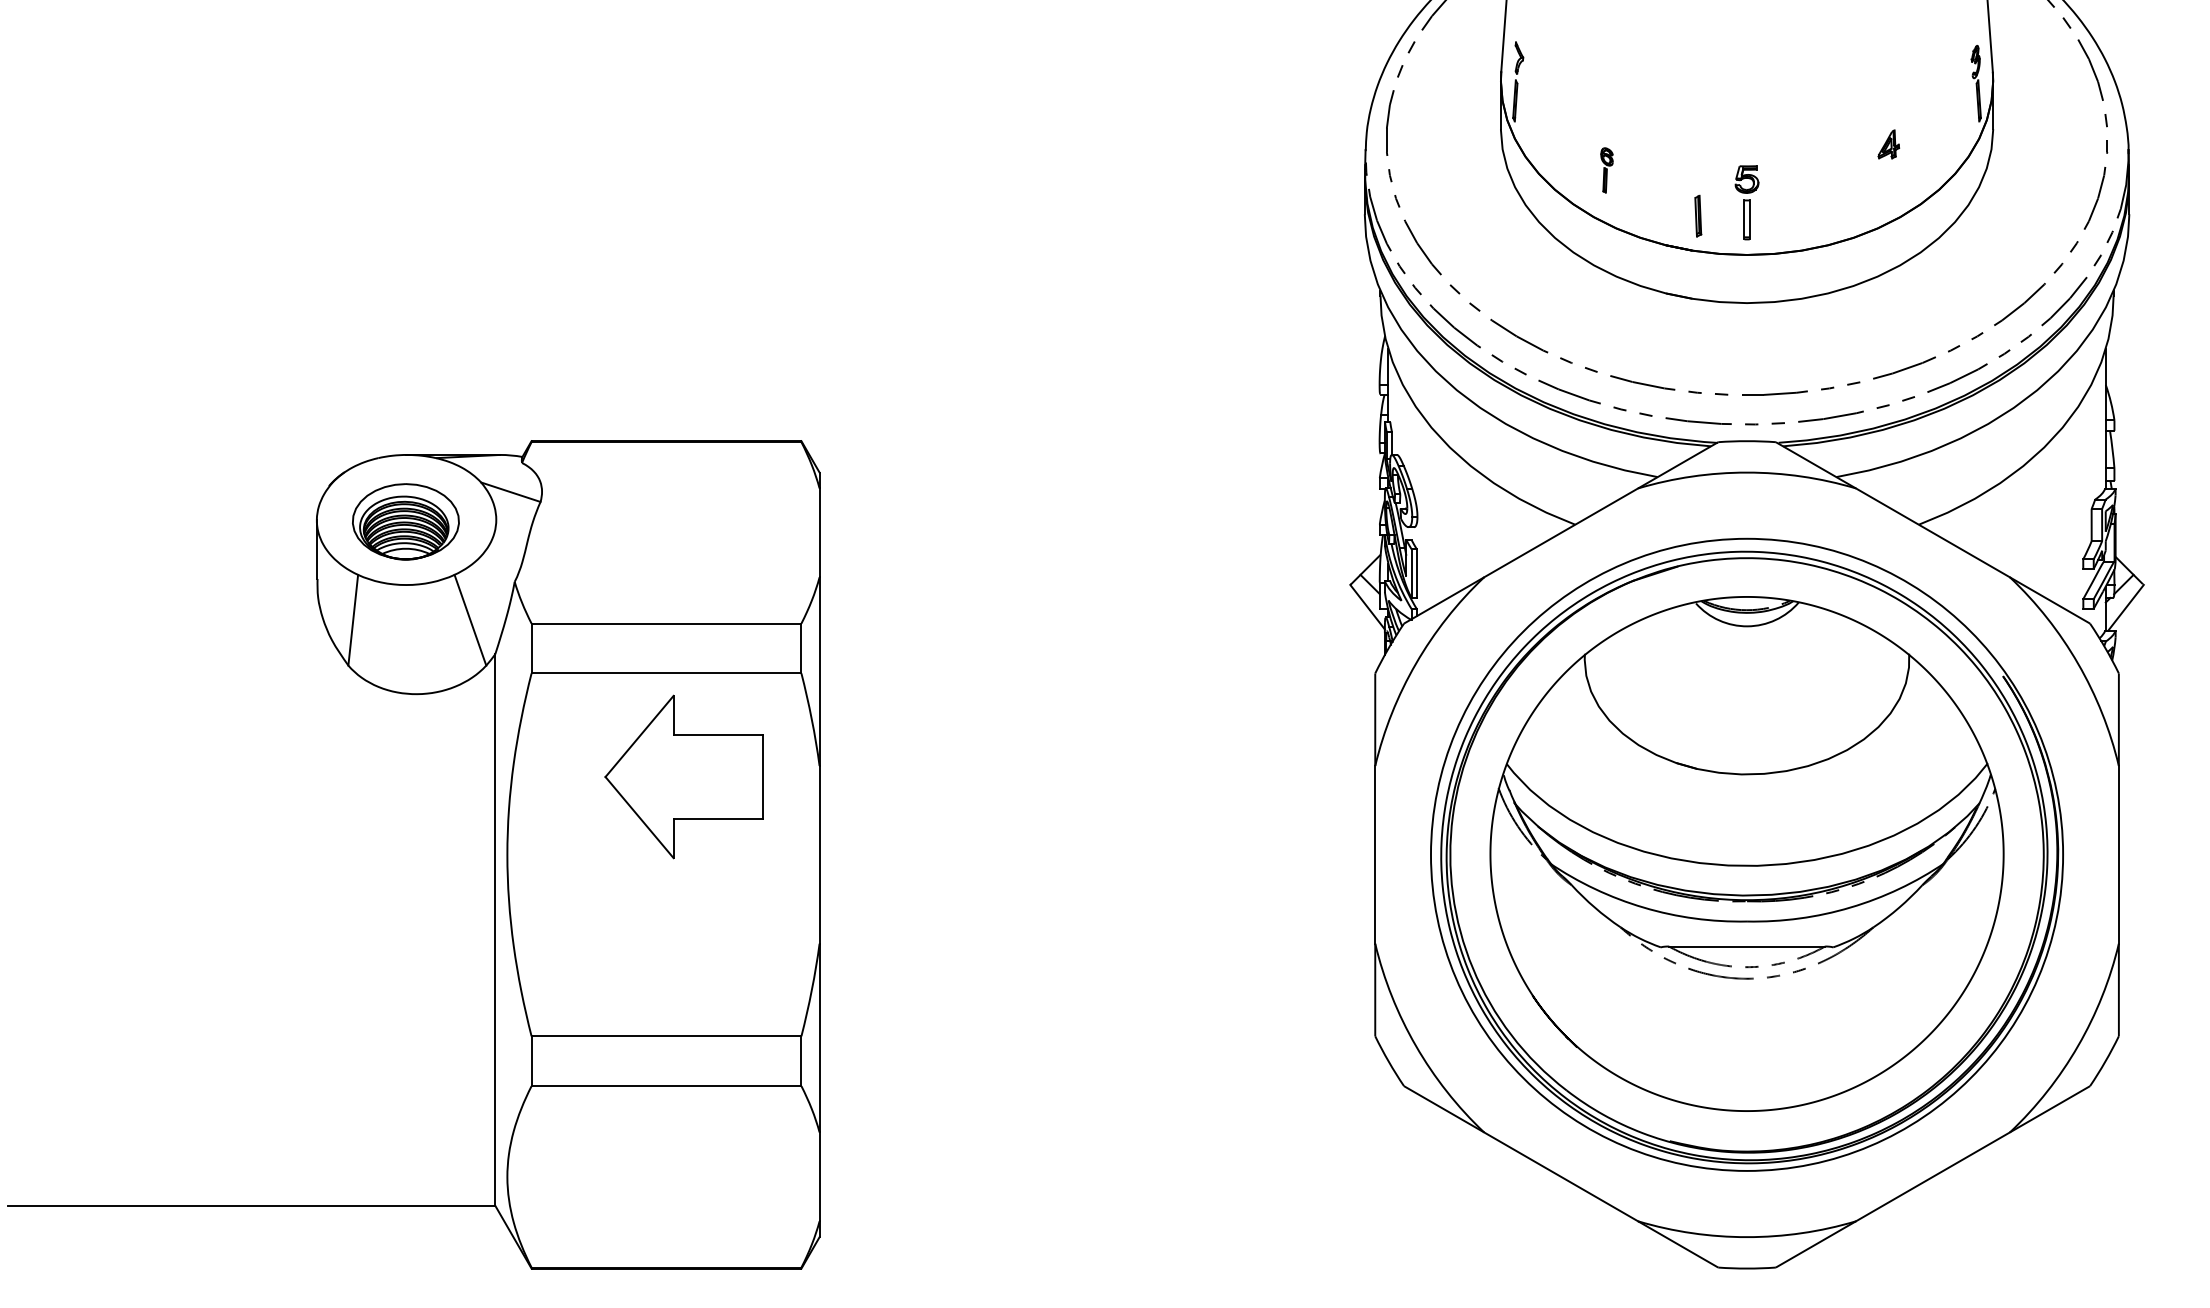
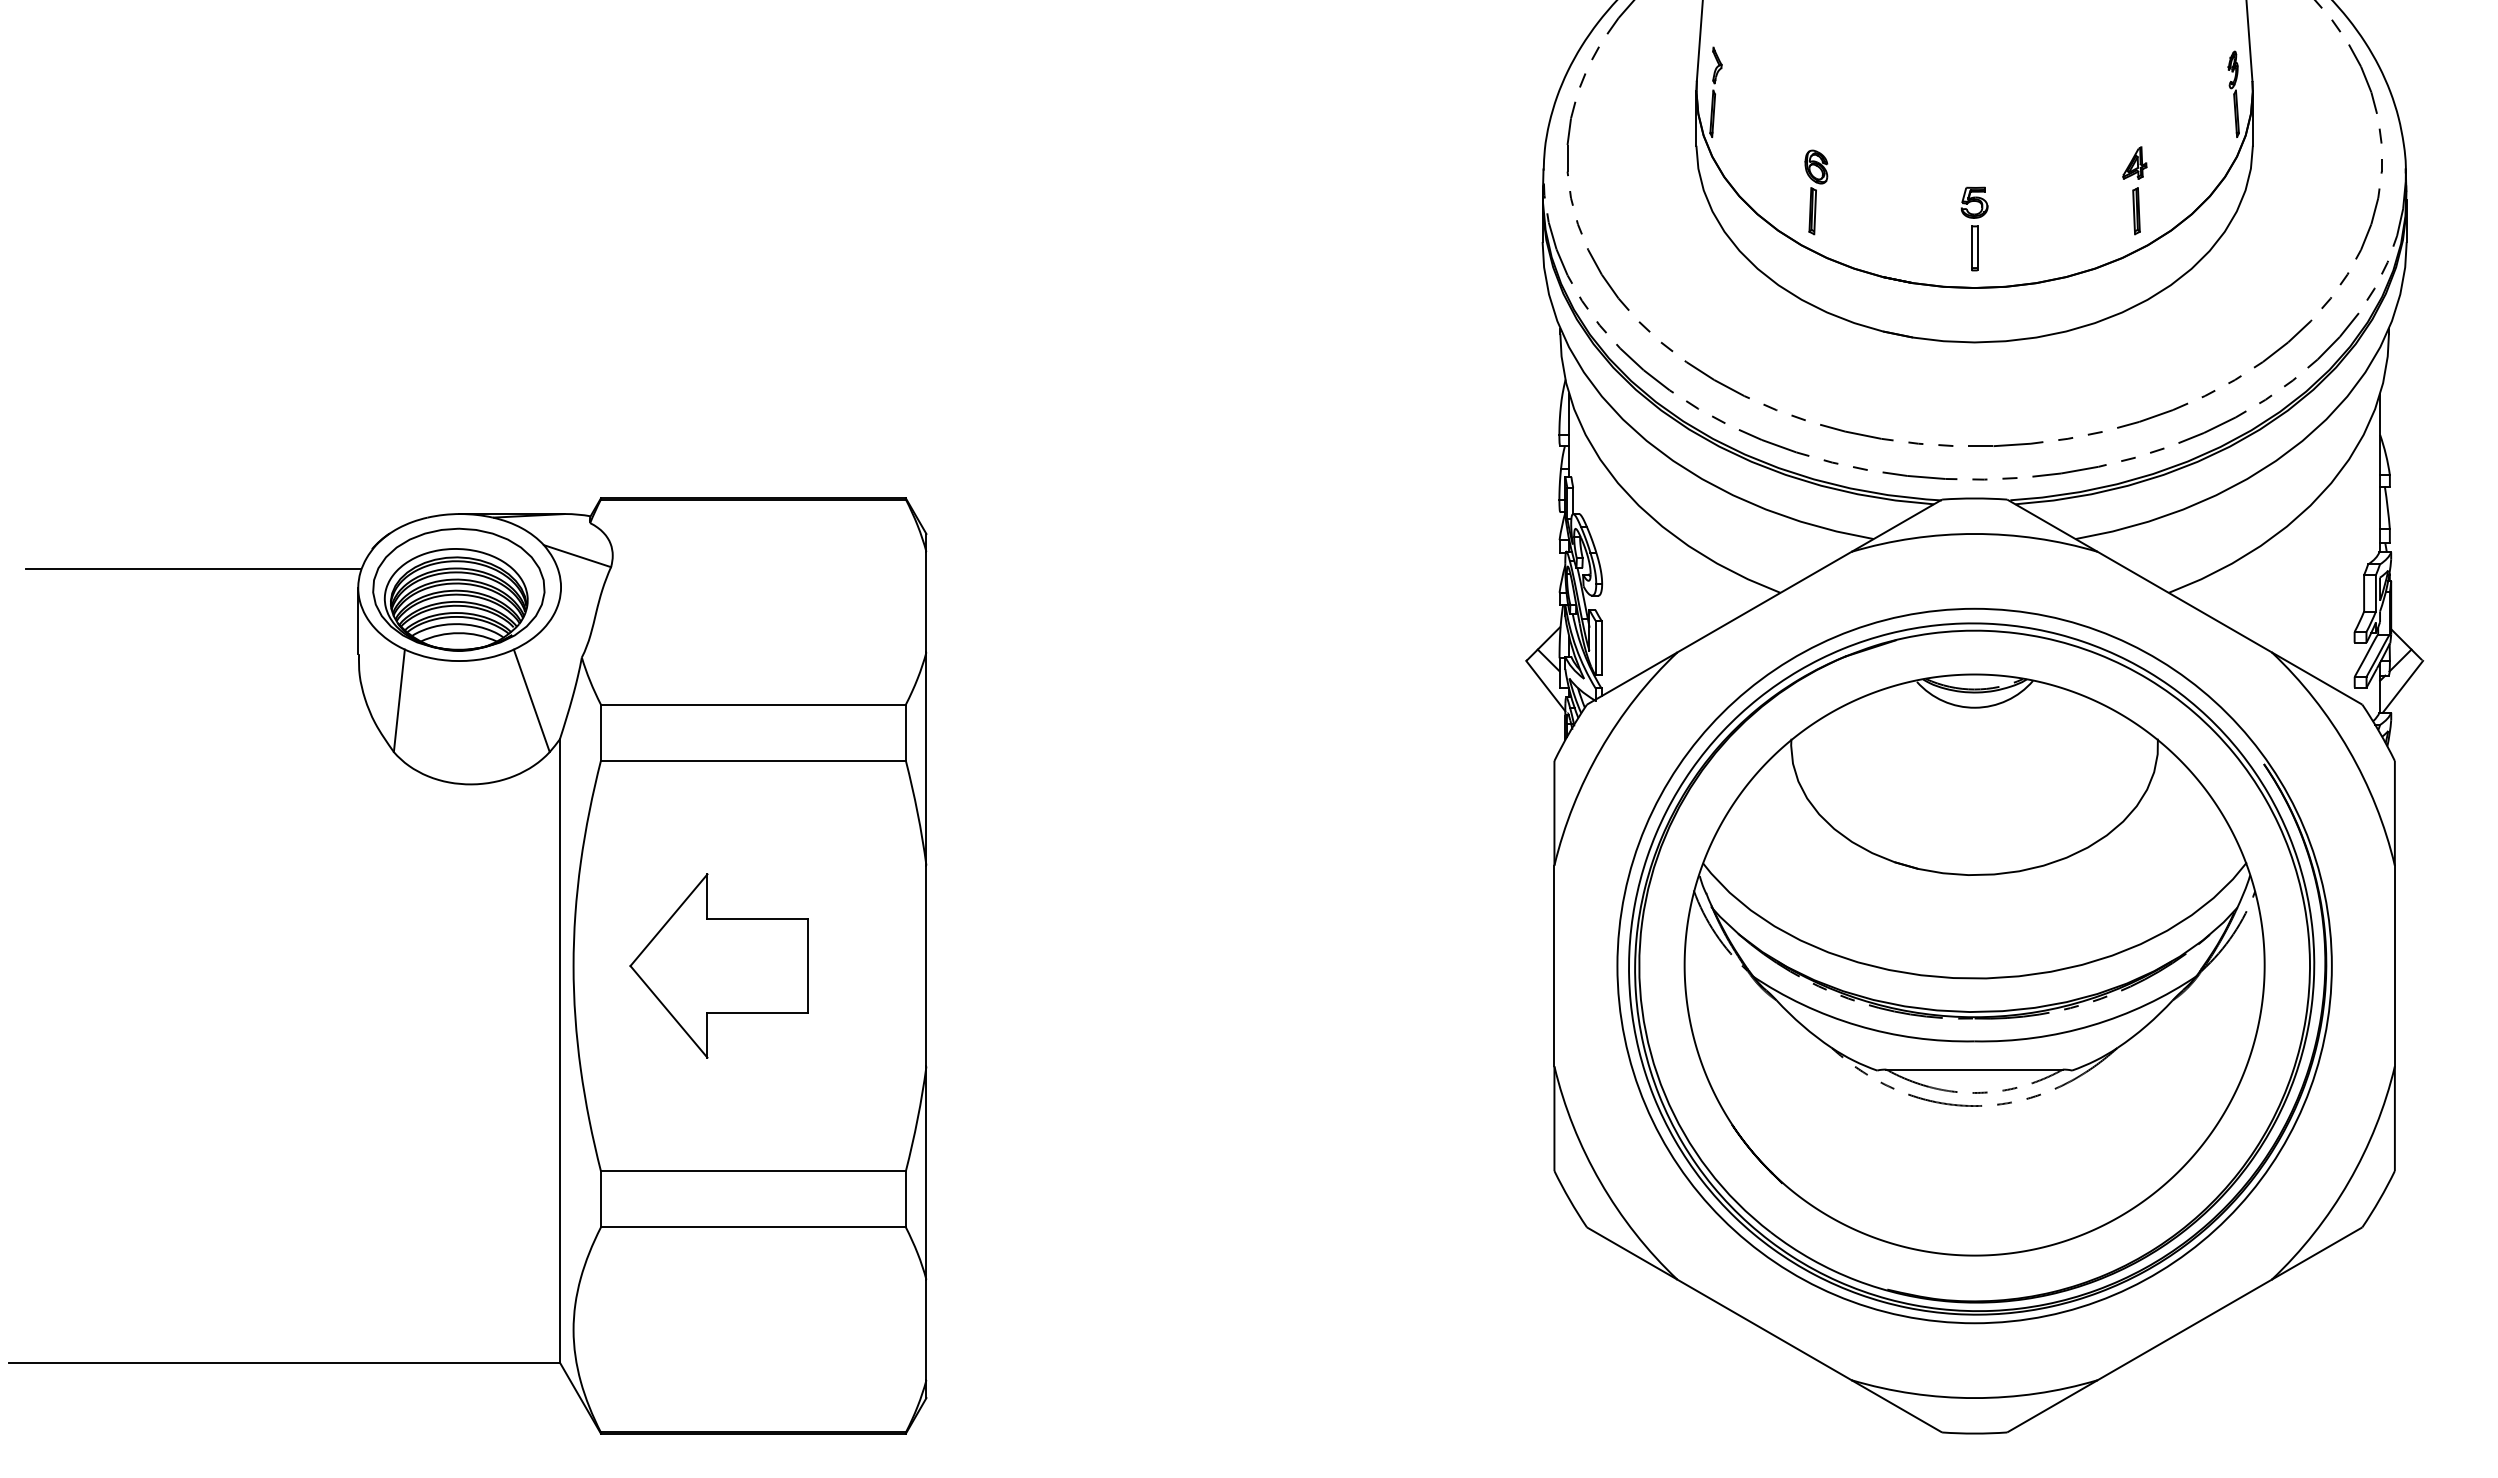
part: (1607, 170) -> (1816, 192), size x1.67
part: (1698, 216) -> (2136, 211), moved
line: (171, 504) -> (193, 569), added
part: (405, 521) -> (458, 589), size x1.43
part: (683, 776) -> (718, 965), moved

